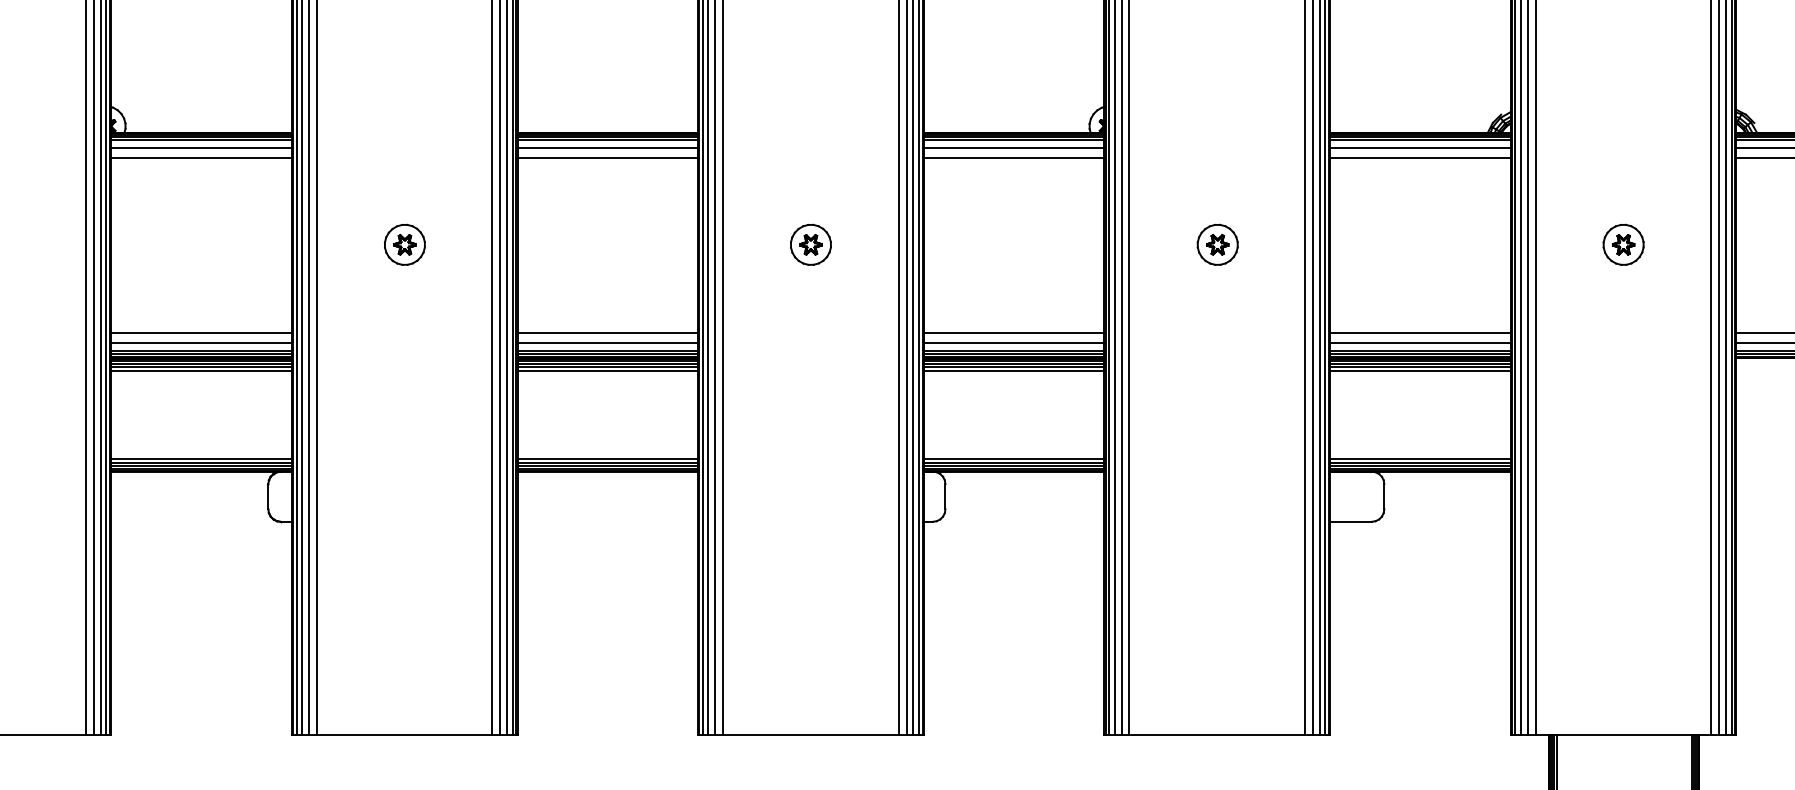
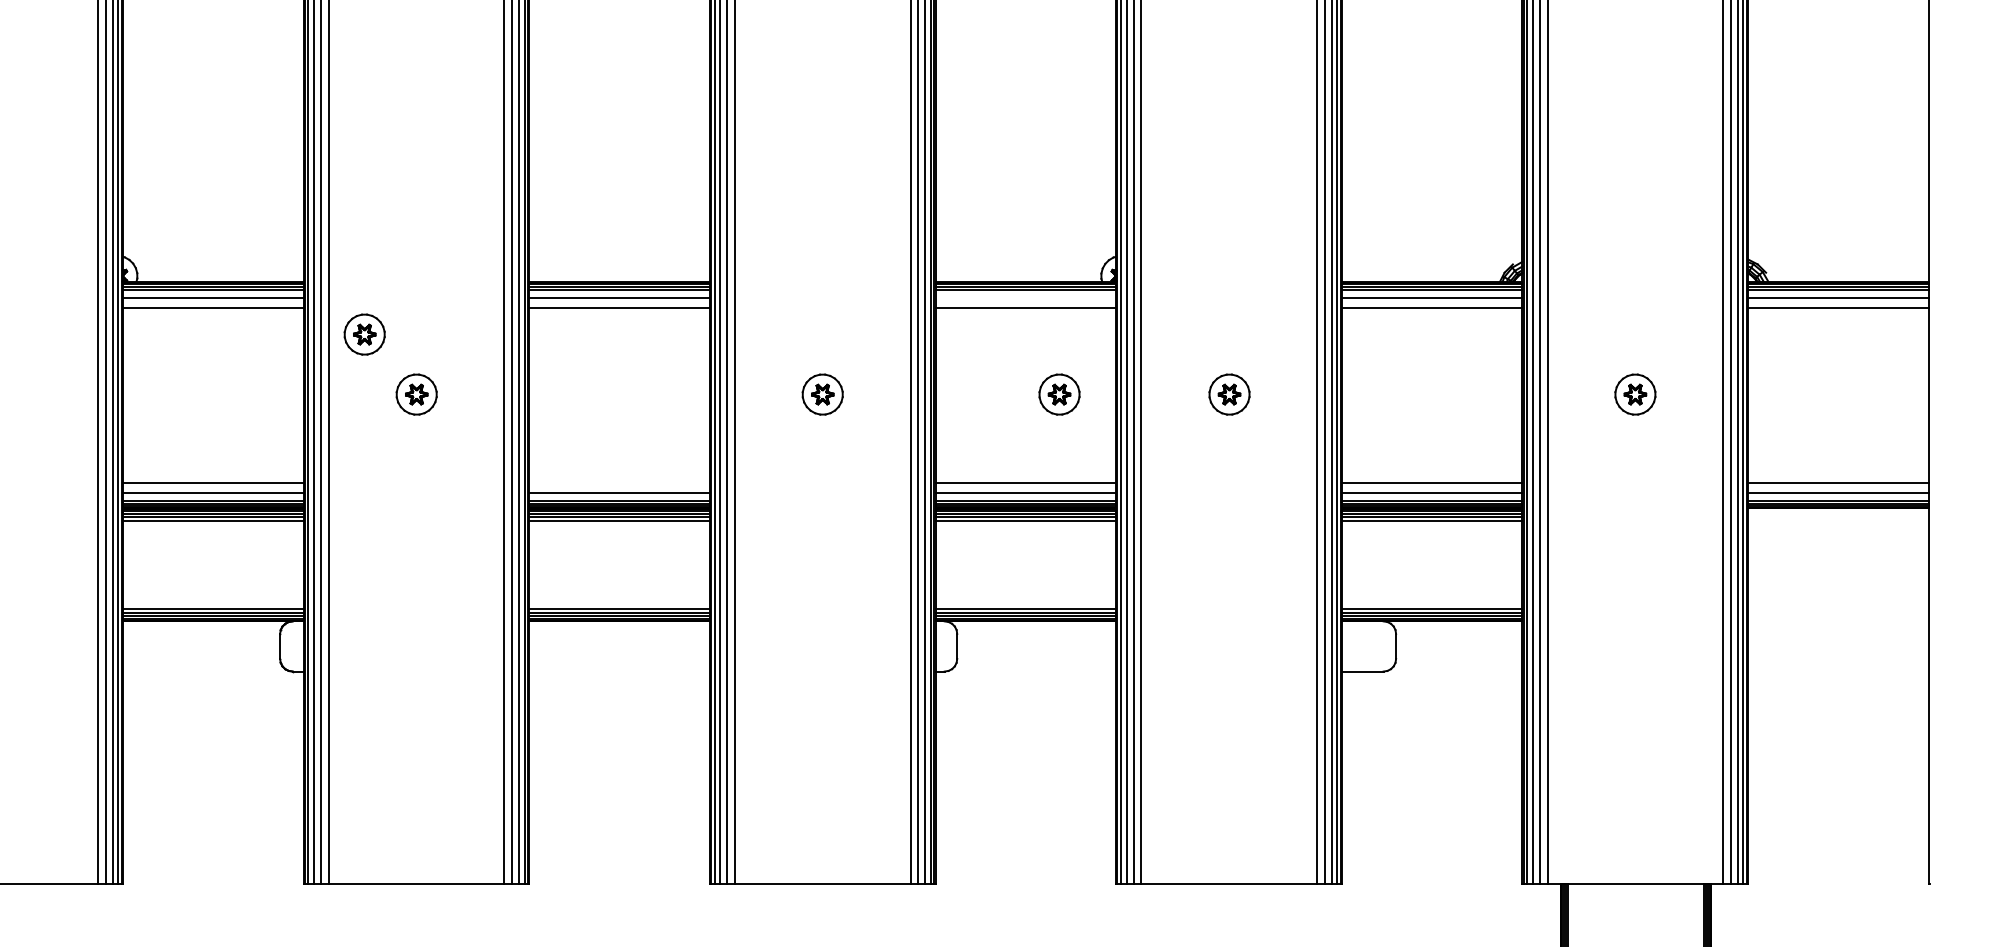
line: (1013, 147) -> (1025, 297), removed
part: (352, 184) -> (364, 334), added
part: (1047, 244) -> (1059, 394), added
line: (607, 333) -> (619, 483), removed

